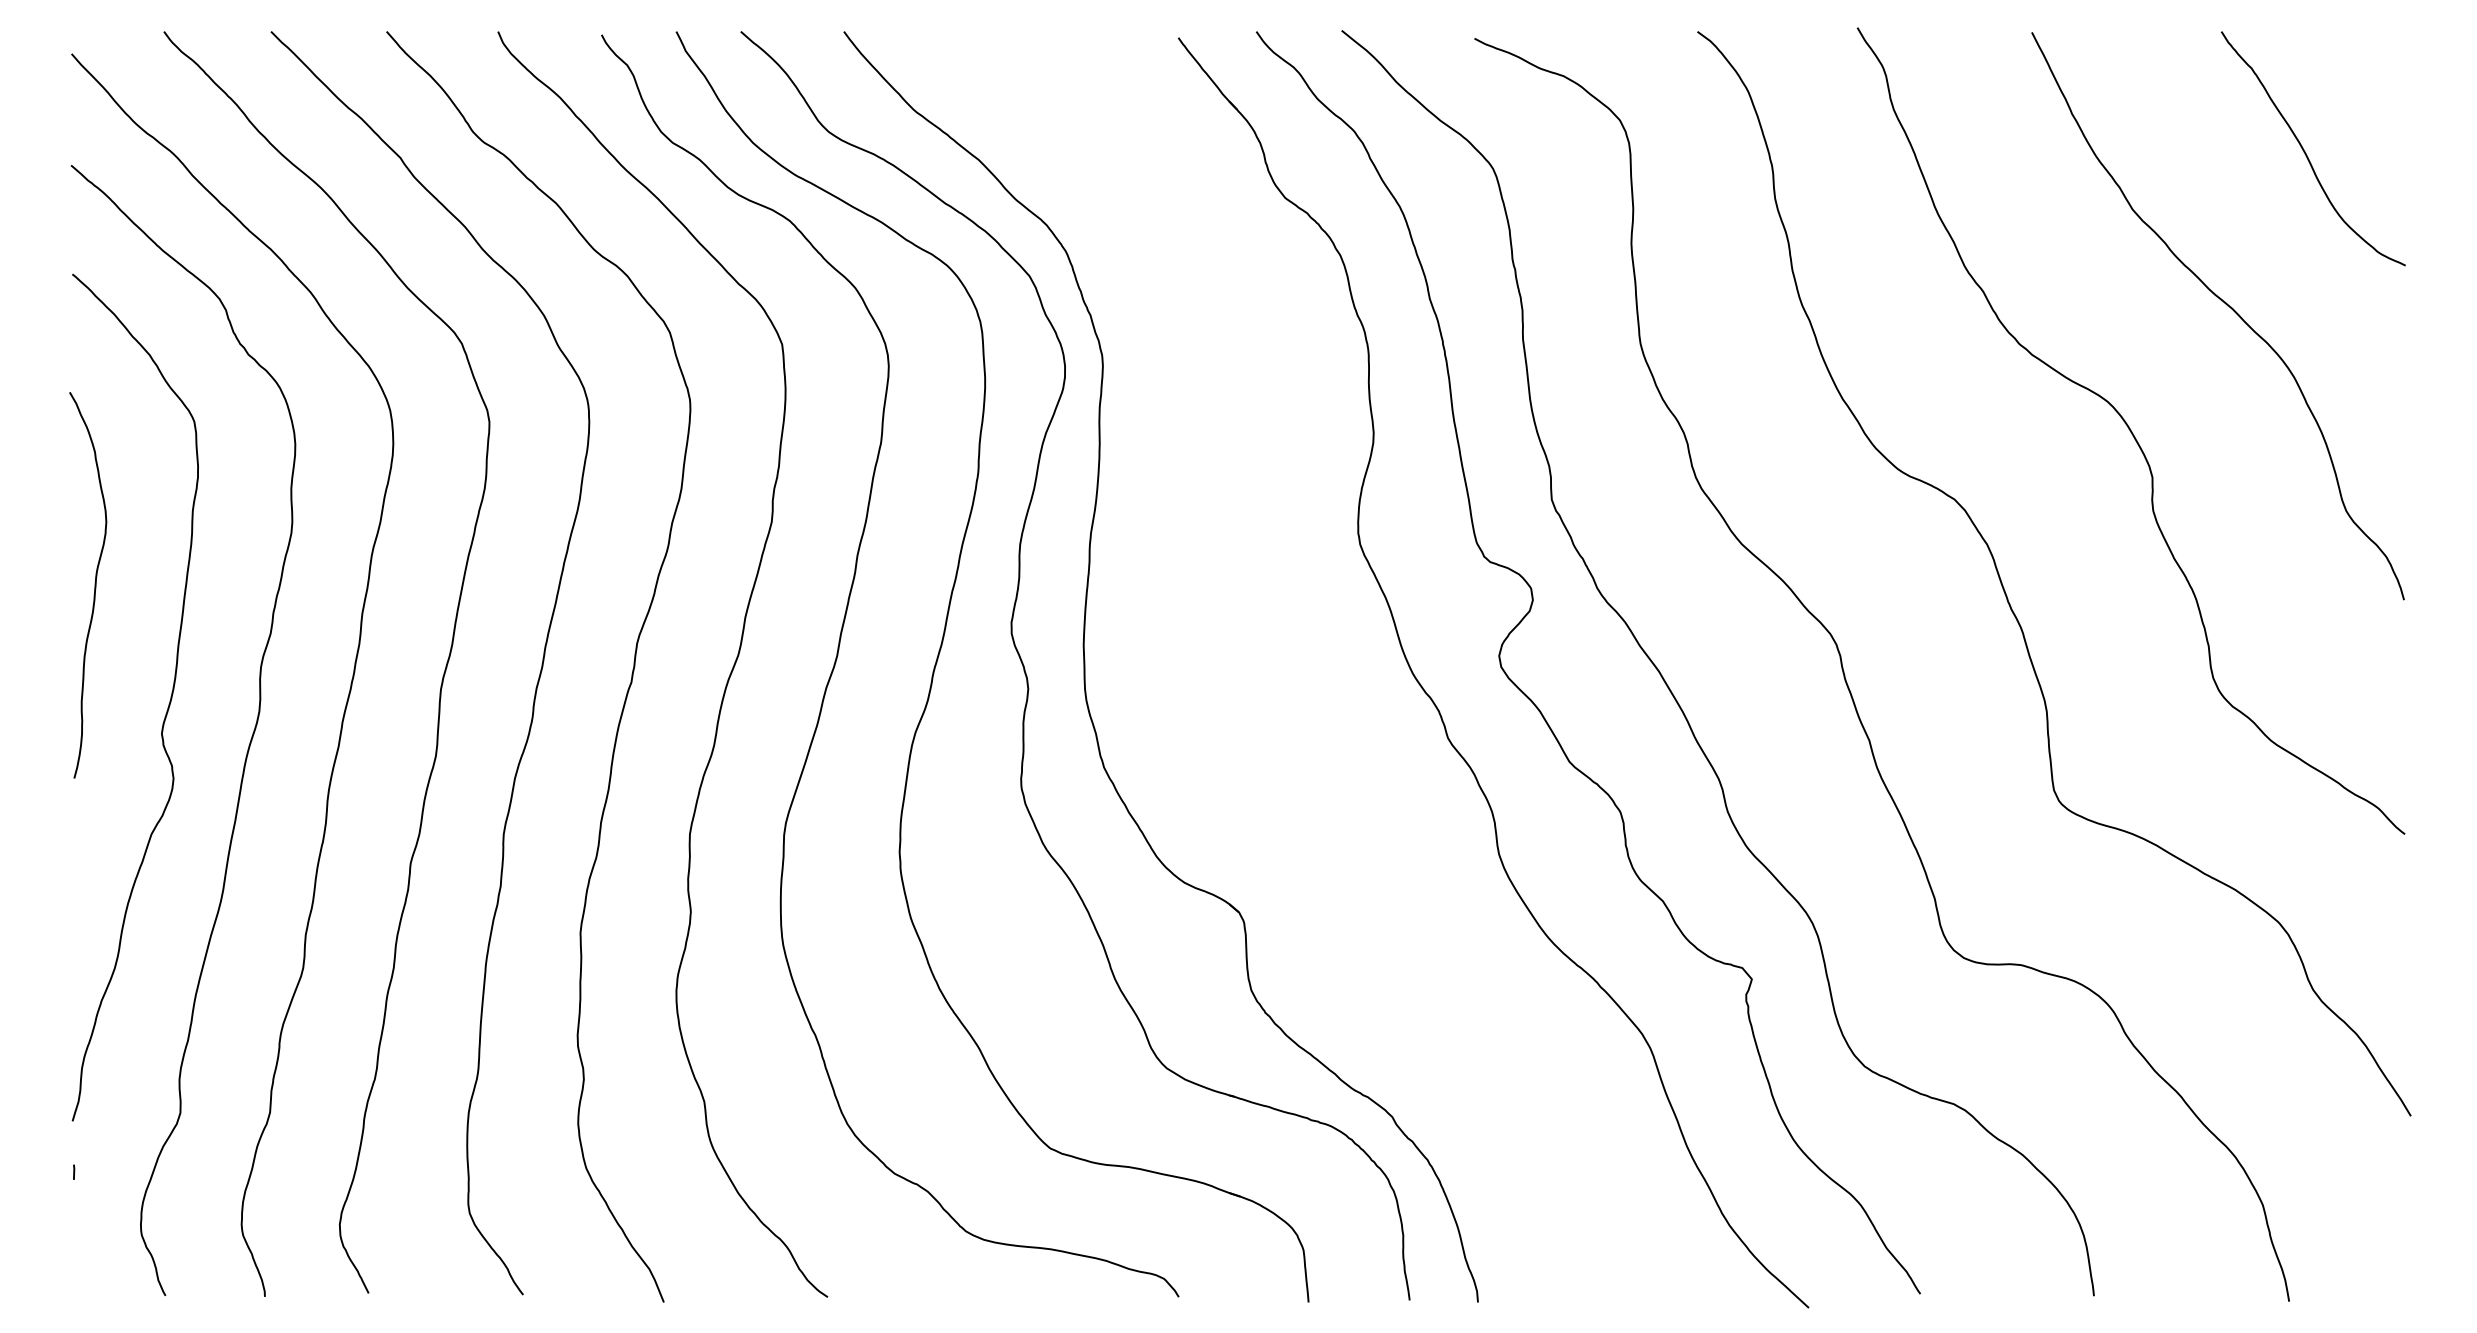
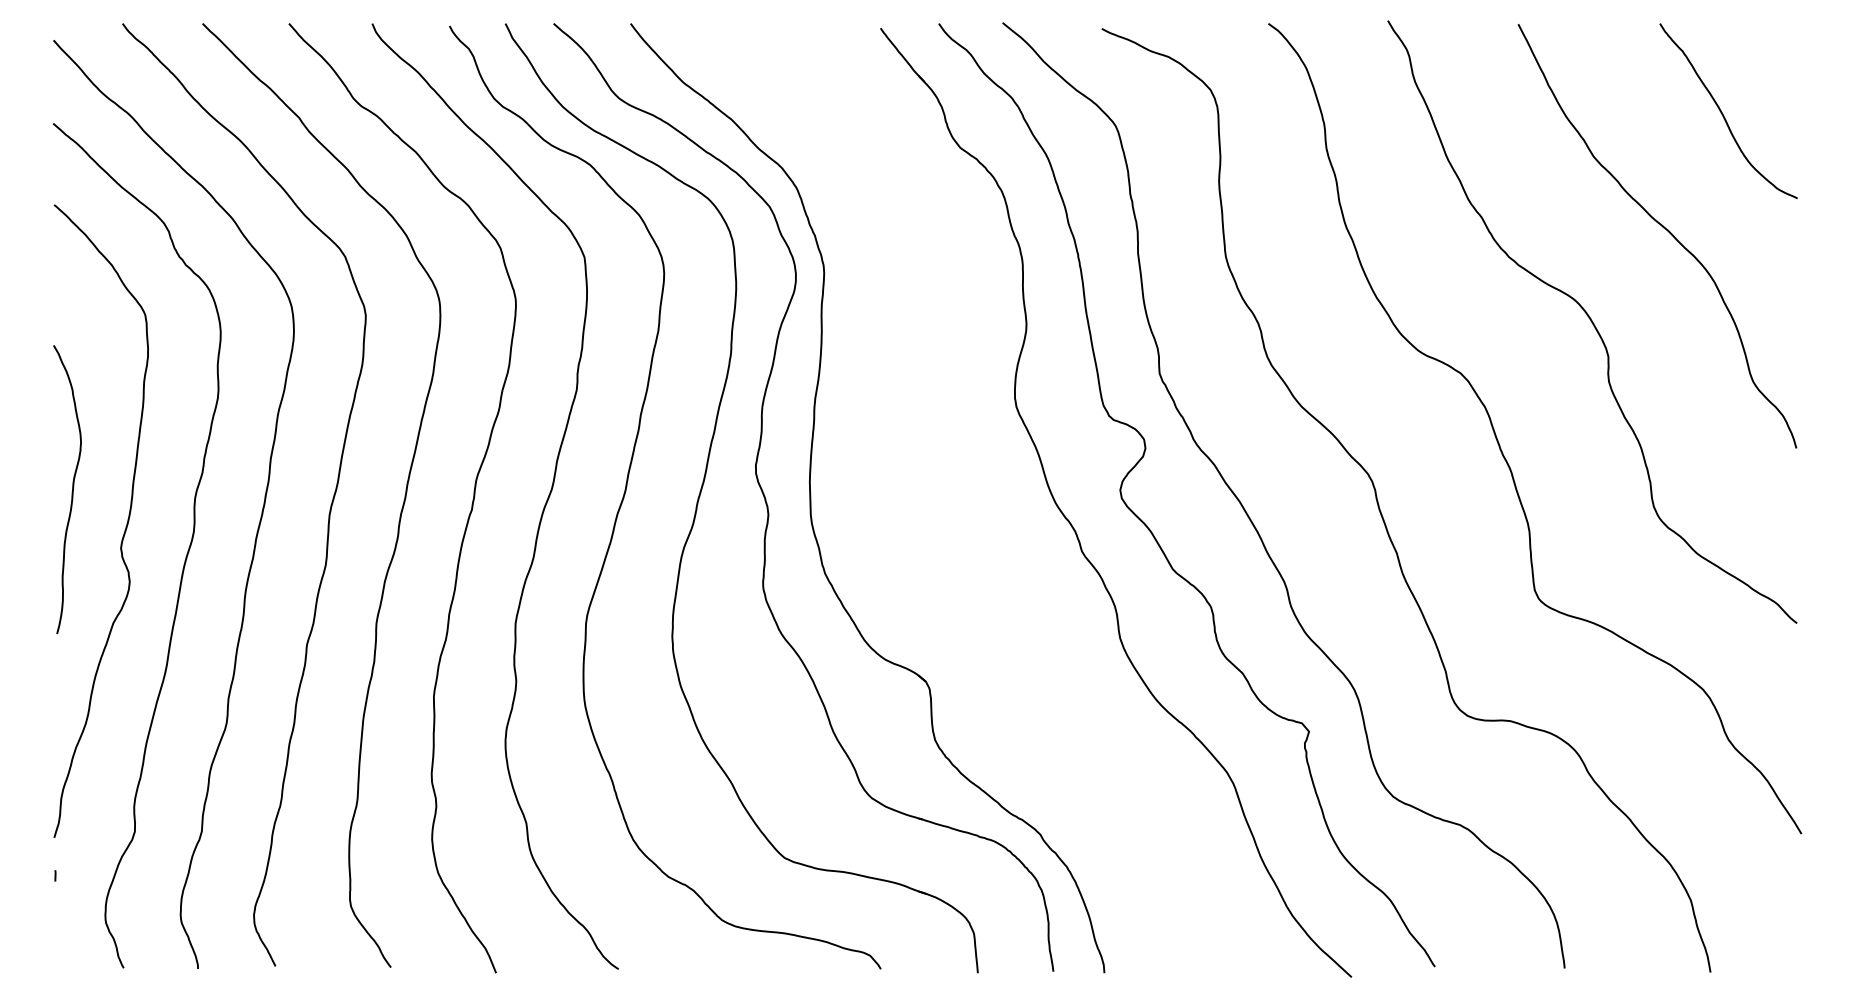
curve: (94, 585) -> (72, 489), moved

